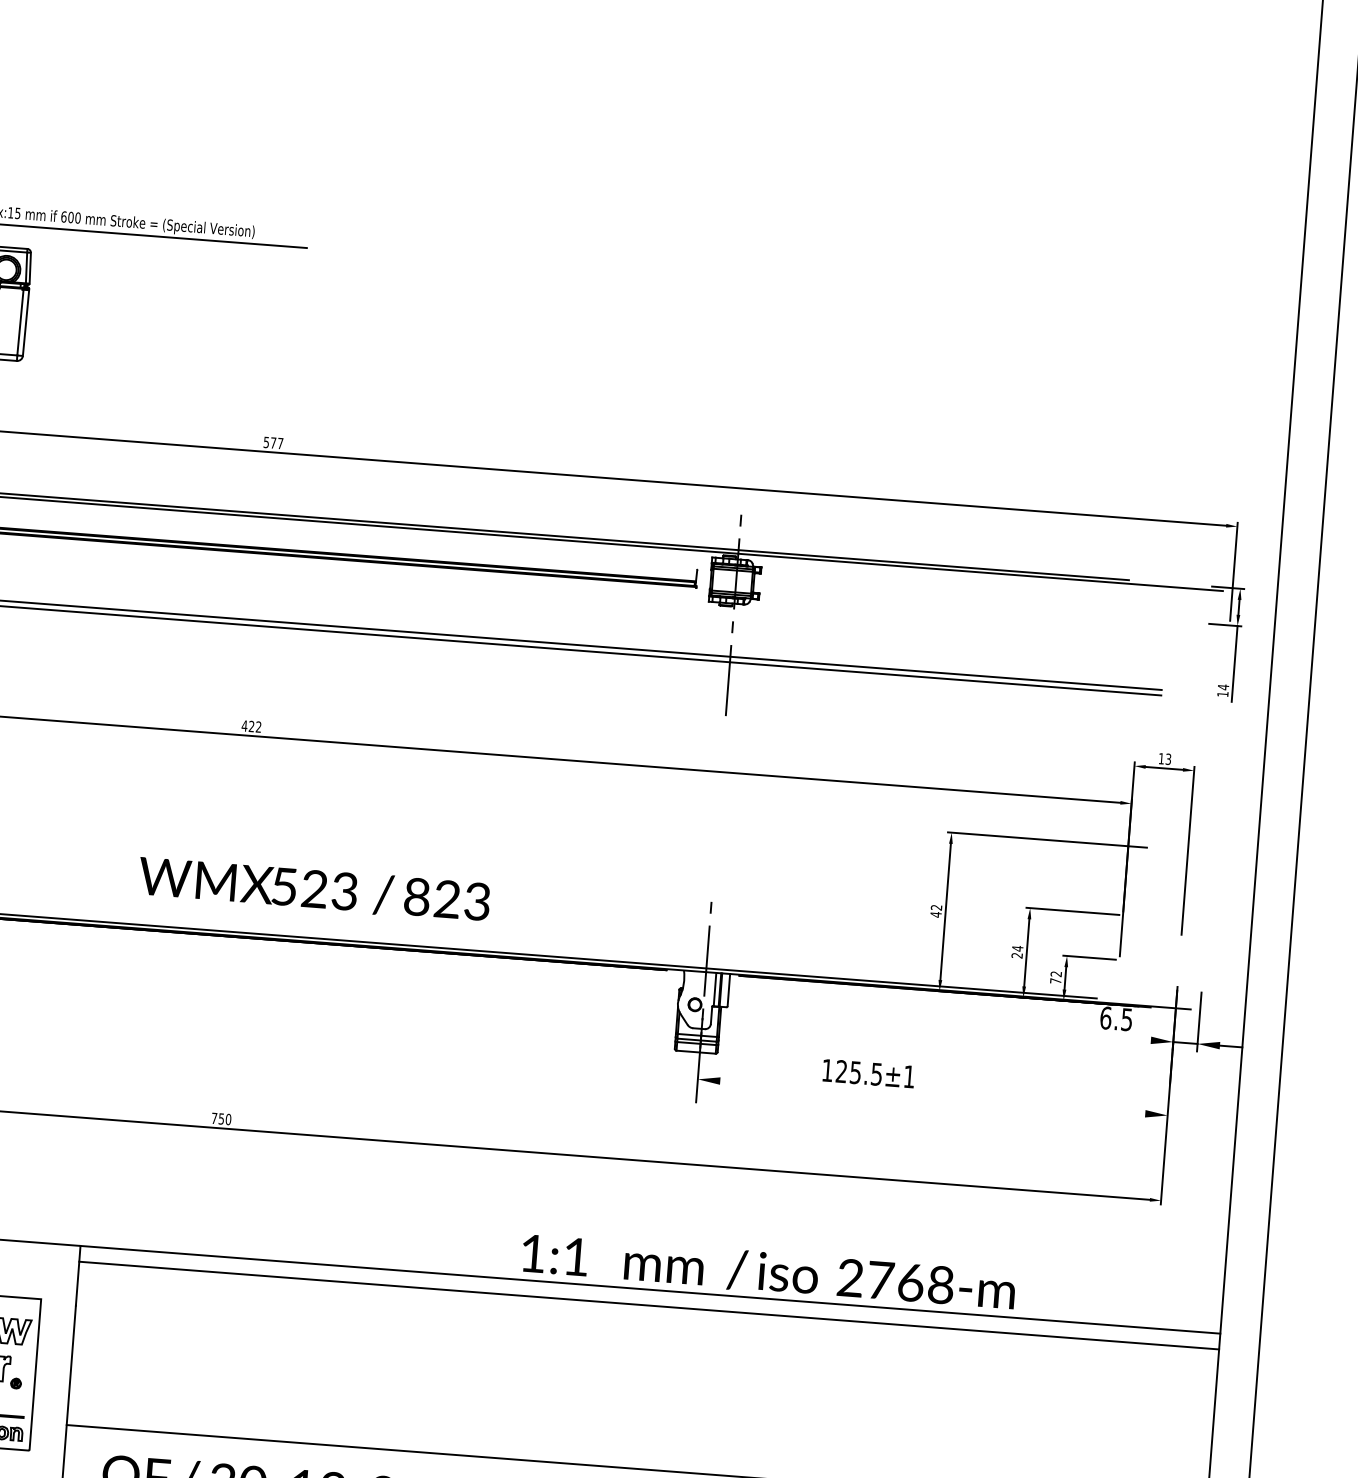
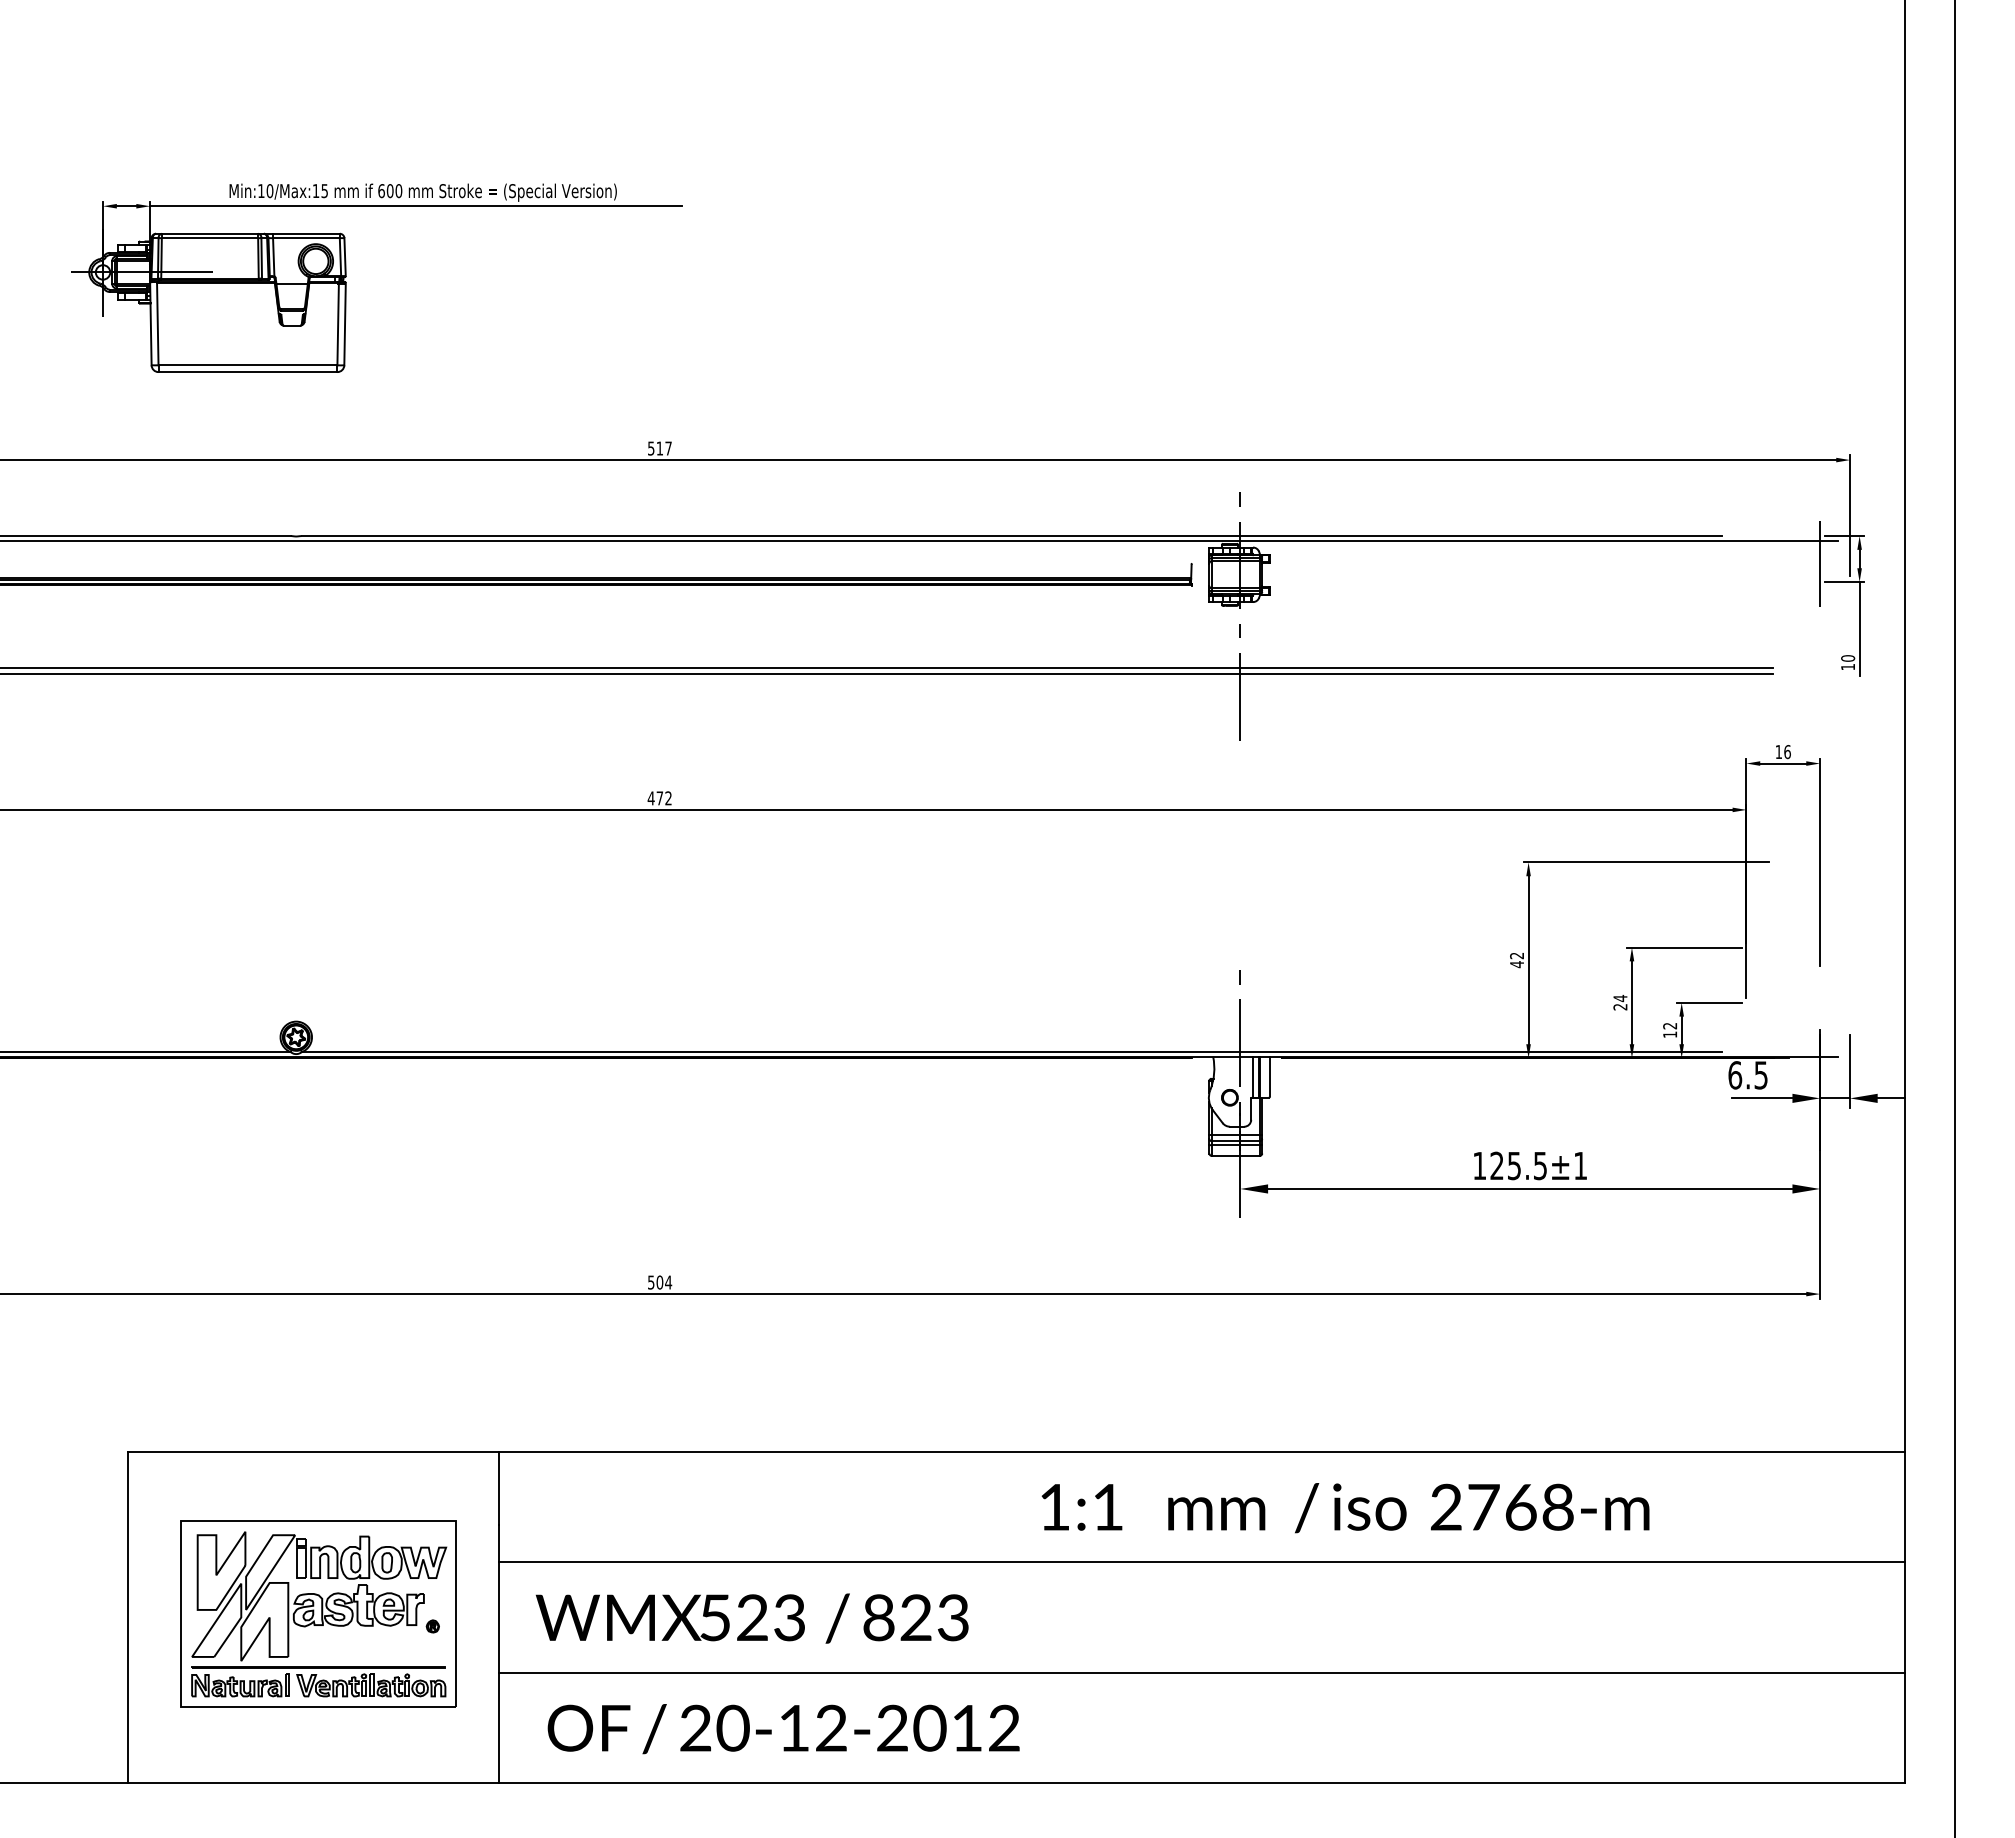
text: (273, 442) -> (659, 448), 577 -> 517
line: (1207, 608) -> (1820, 563), added
text: (1223, 687) -> (1848, 658), 14 -> 10
text: (251, 726) -> (659, 798), 422 -> 472
text: (1168, 759) -> (1787, 752), 13 -> 16
text: (313, 889) -> (751, 1618), moved
text: (1056, 980) -> (1670, 1034), 72 -> 12
line: (1125, 1038) -> (1761, 1098), added
text: (868, 1073) -> (1530, 1165), moved
line: (932, 1097) -> (1530, 1188), added
text: (221, 1118) -> (660, 1282), 750 -> 504
text: (768, 1272) -> (1345, 1508), moved
line: (648, 1305) -> (1201, 1562), moved

